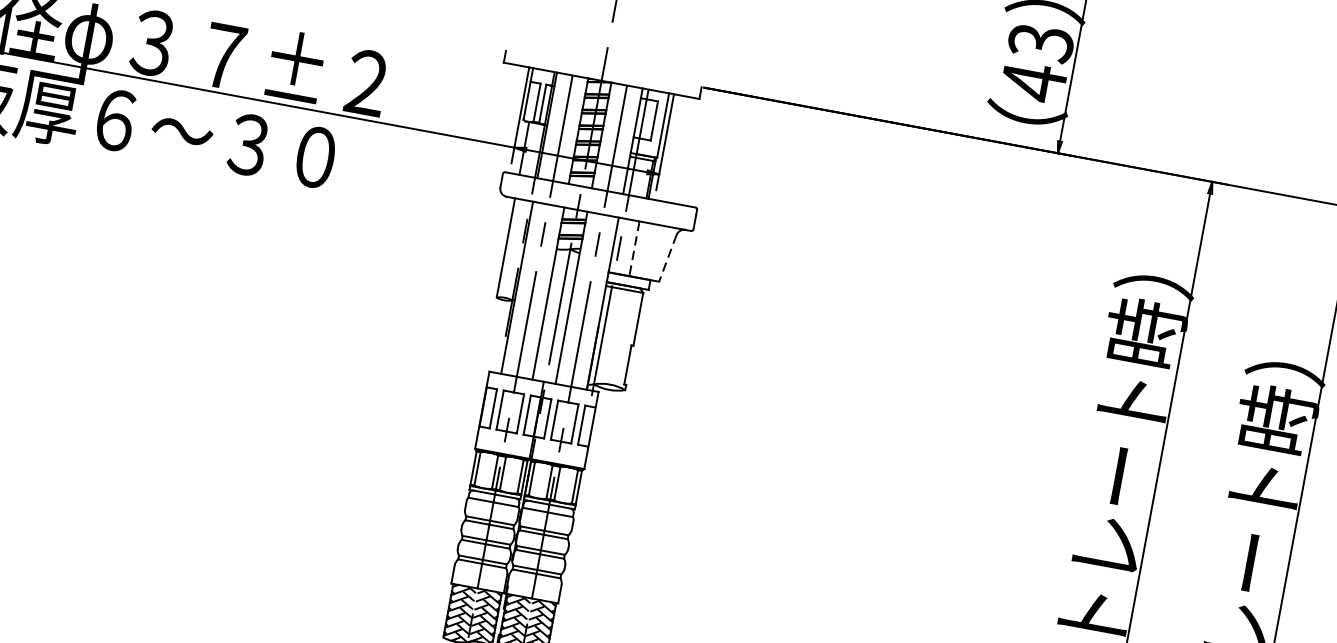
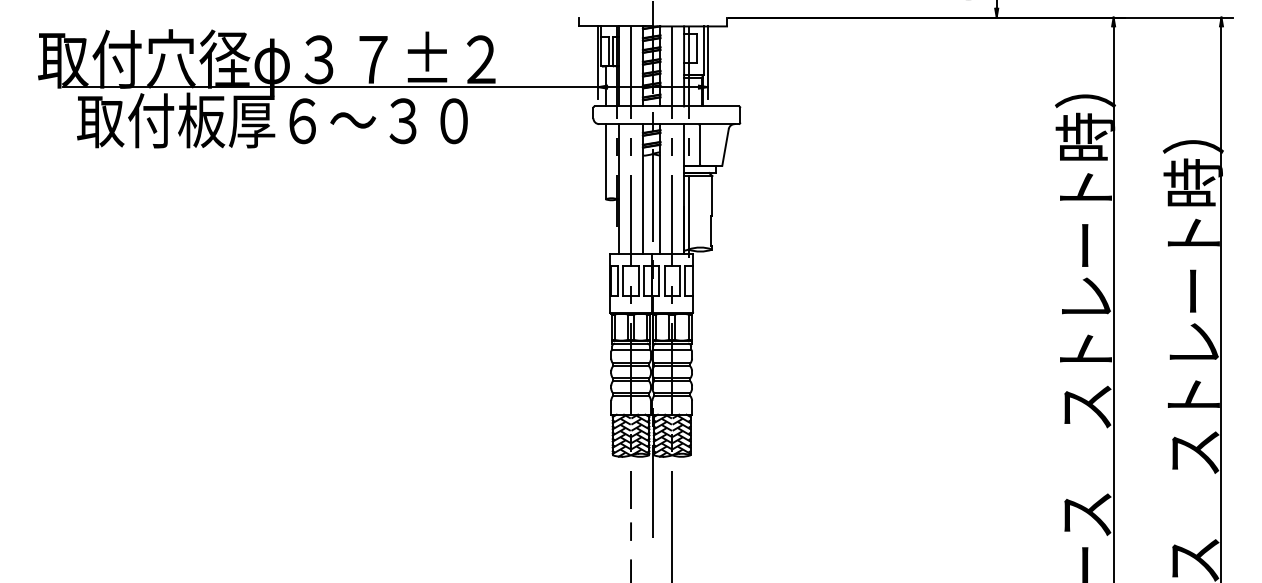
line: (634, 248) -> (699, 144), dashed -> solid
line: (667, 258) -> (725, 147), dashed -> solid

